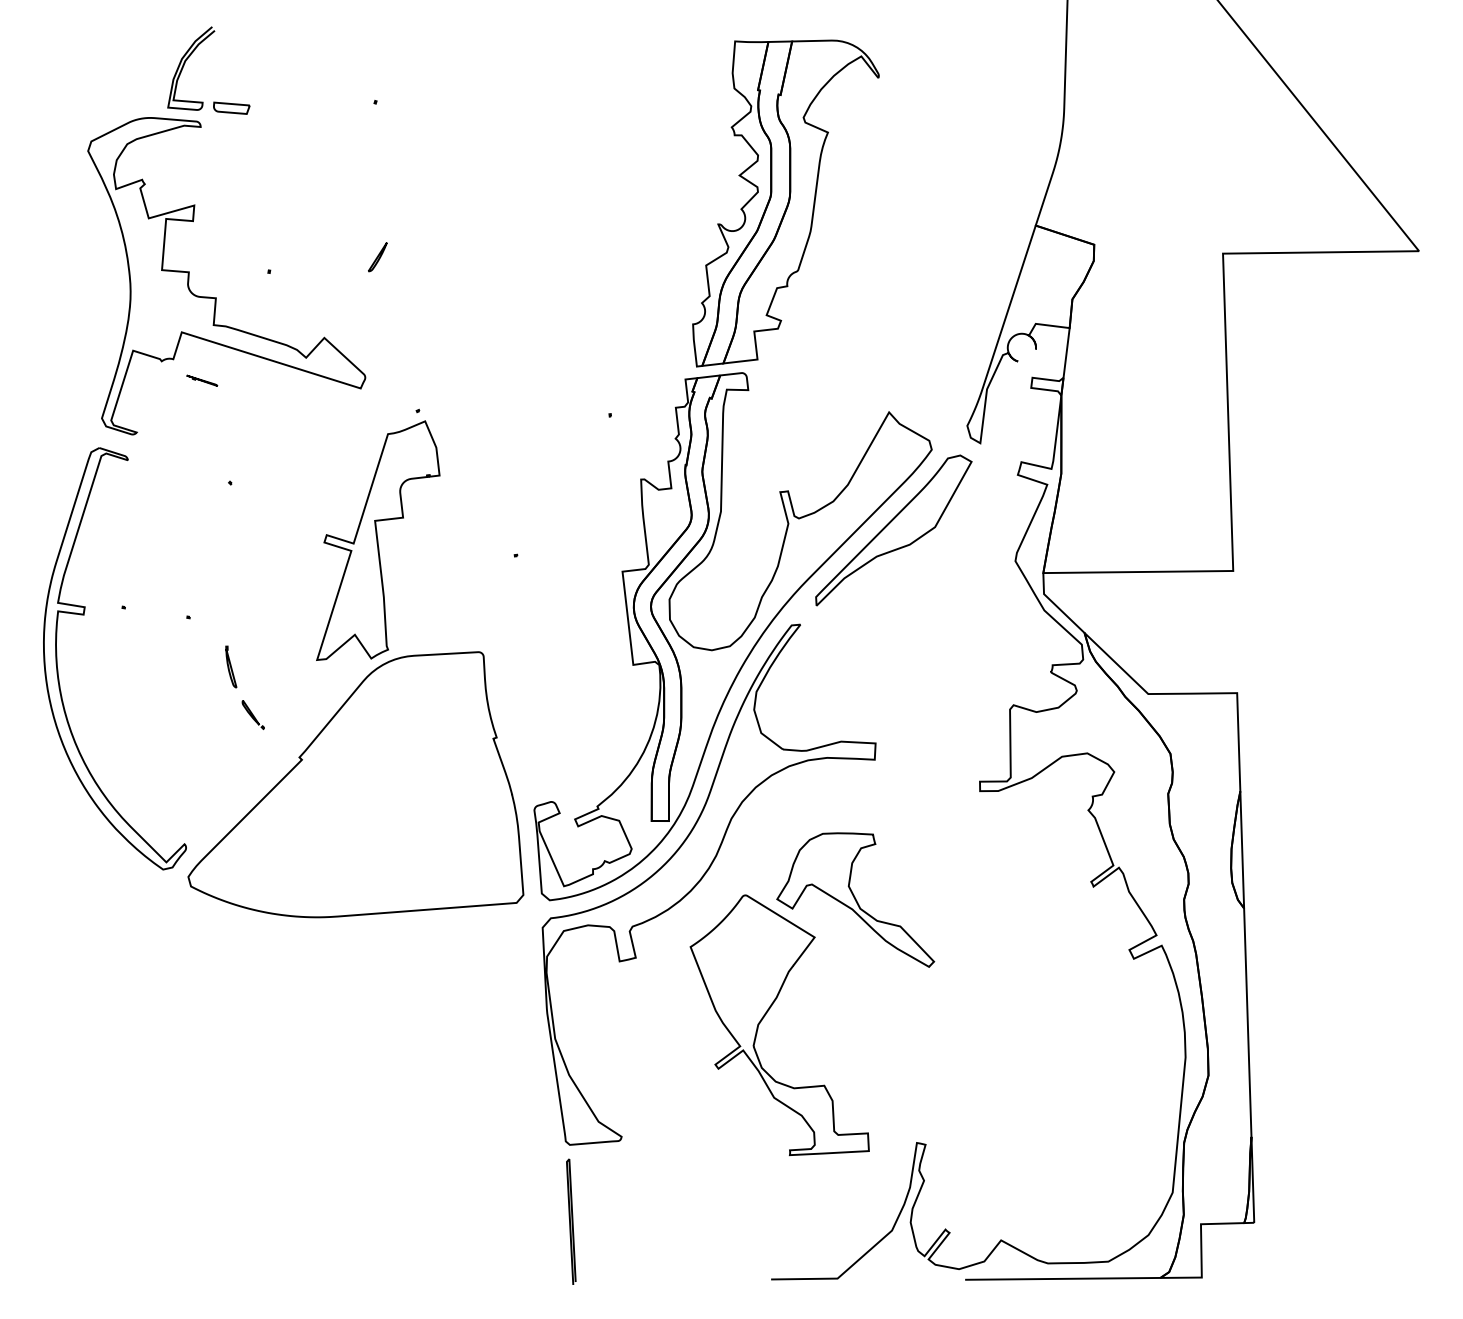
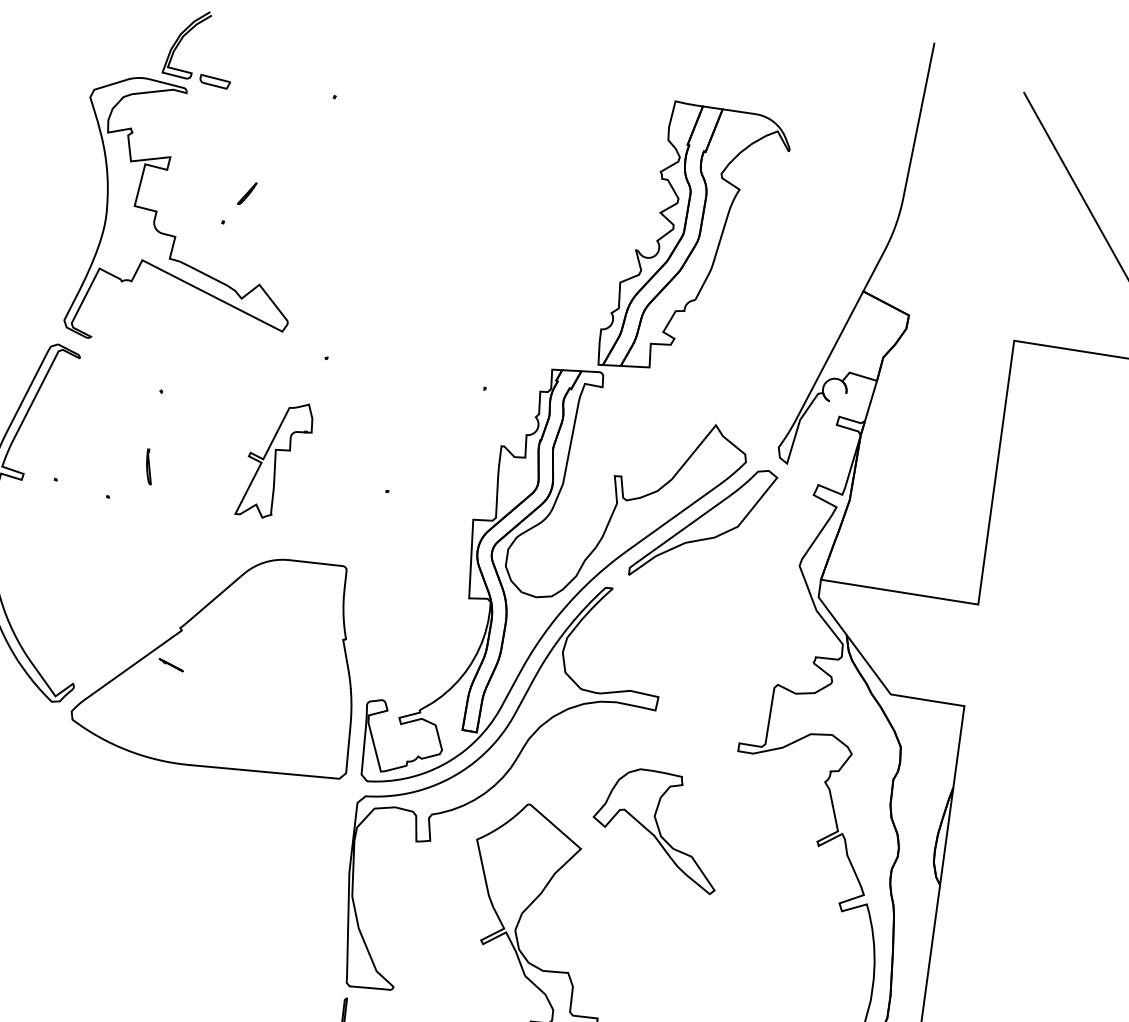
part: (785, 203) -> (694, 242), moved
part: (377, 257) -> (246, 193), moved
line: (202, 380) -> (171, 664), moved
part: (378, 540) -> (275, 459), size x0.6
part: (231, 666) -> (149, 466), moved
part: (252, 714) -> (147, 586), removed
part: (855, 899) -> (658, 828), moved

